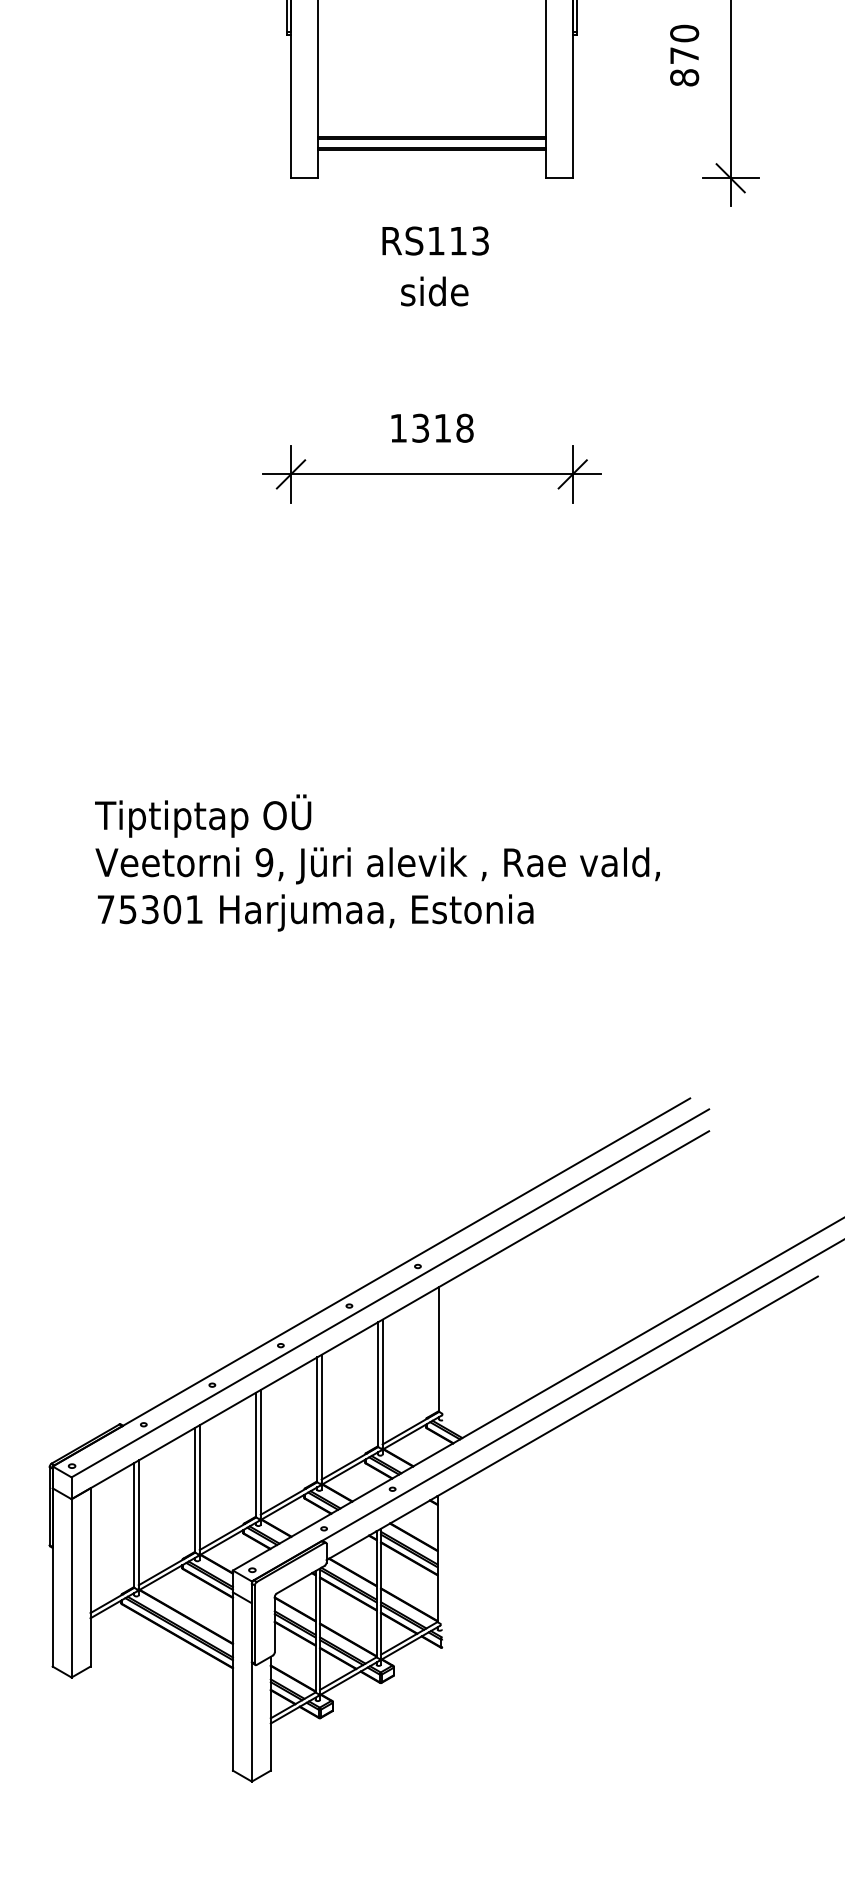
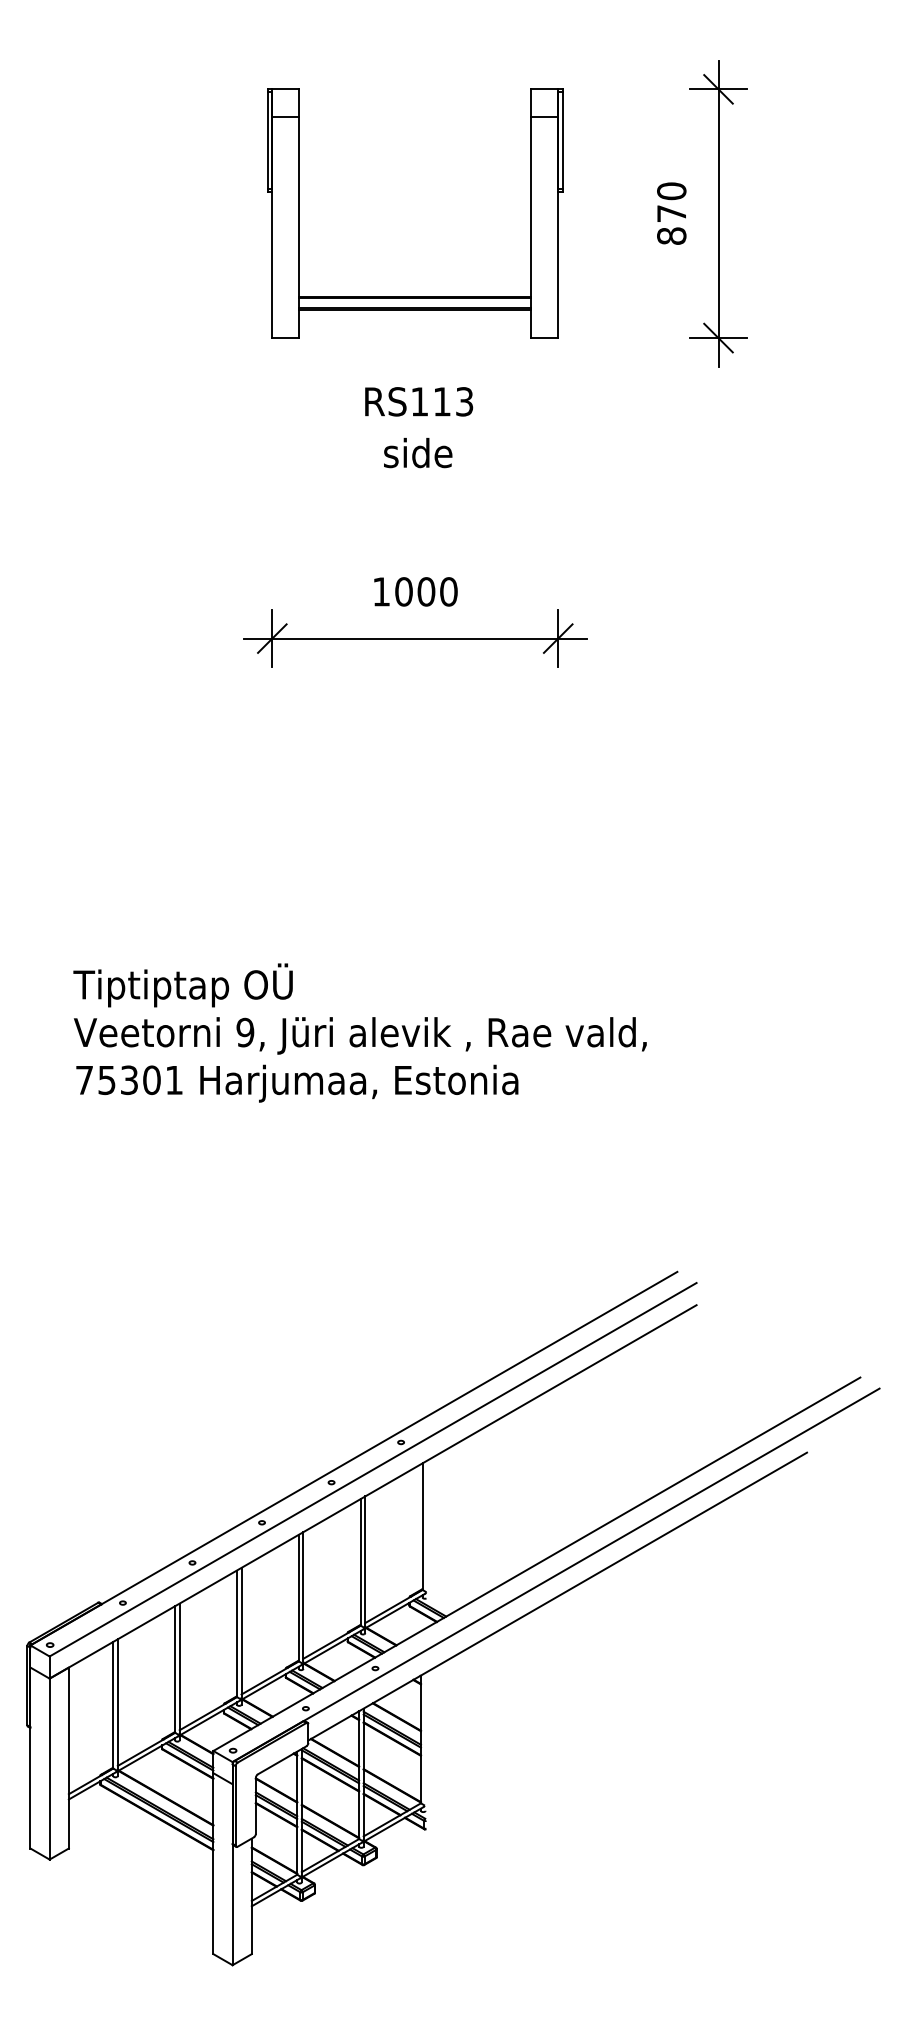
text: (442, 427) -> (426, 591), 1318 -> 1000

